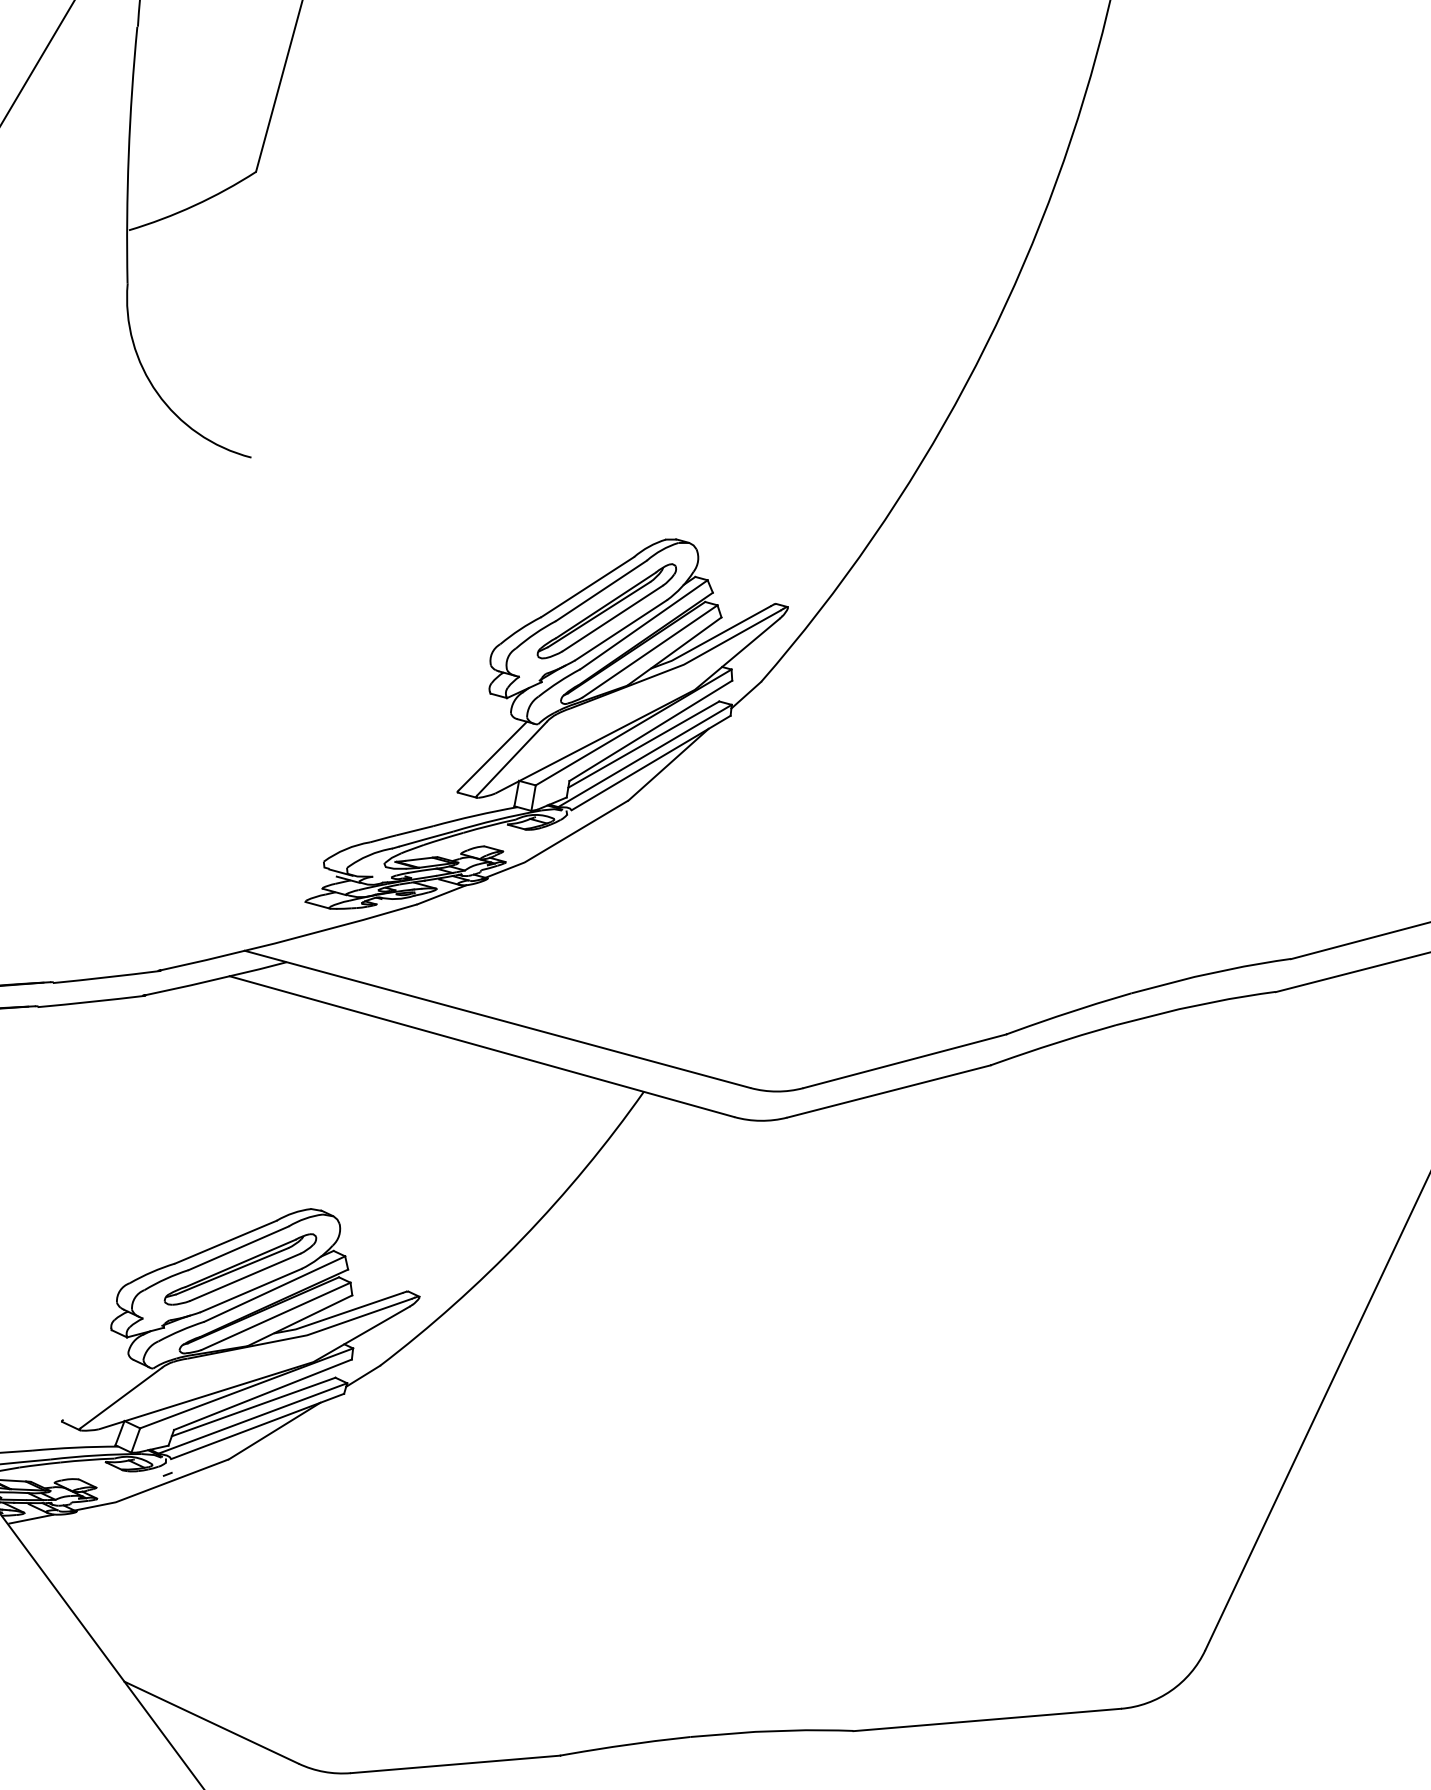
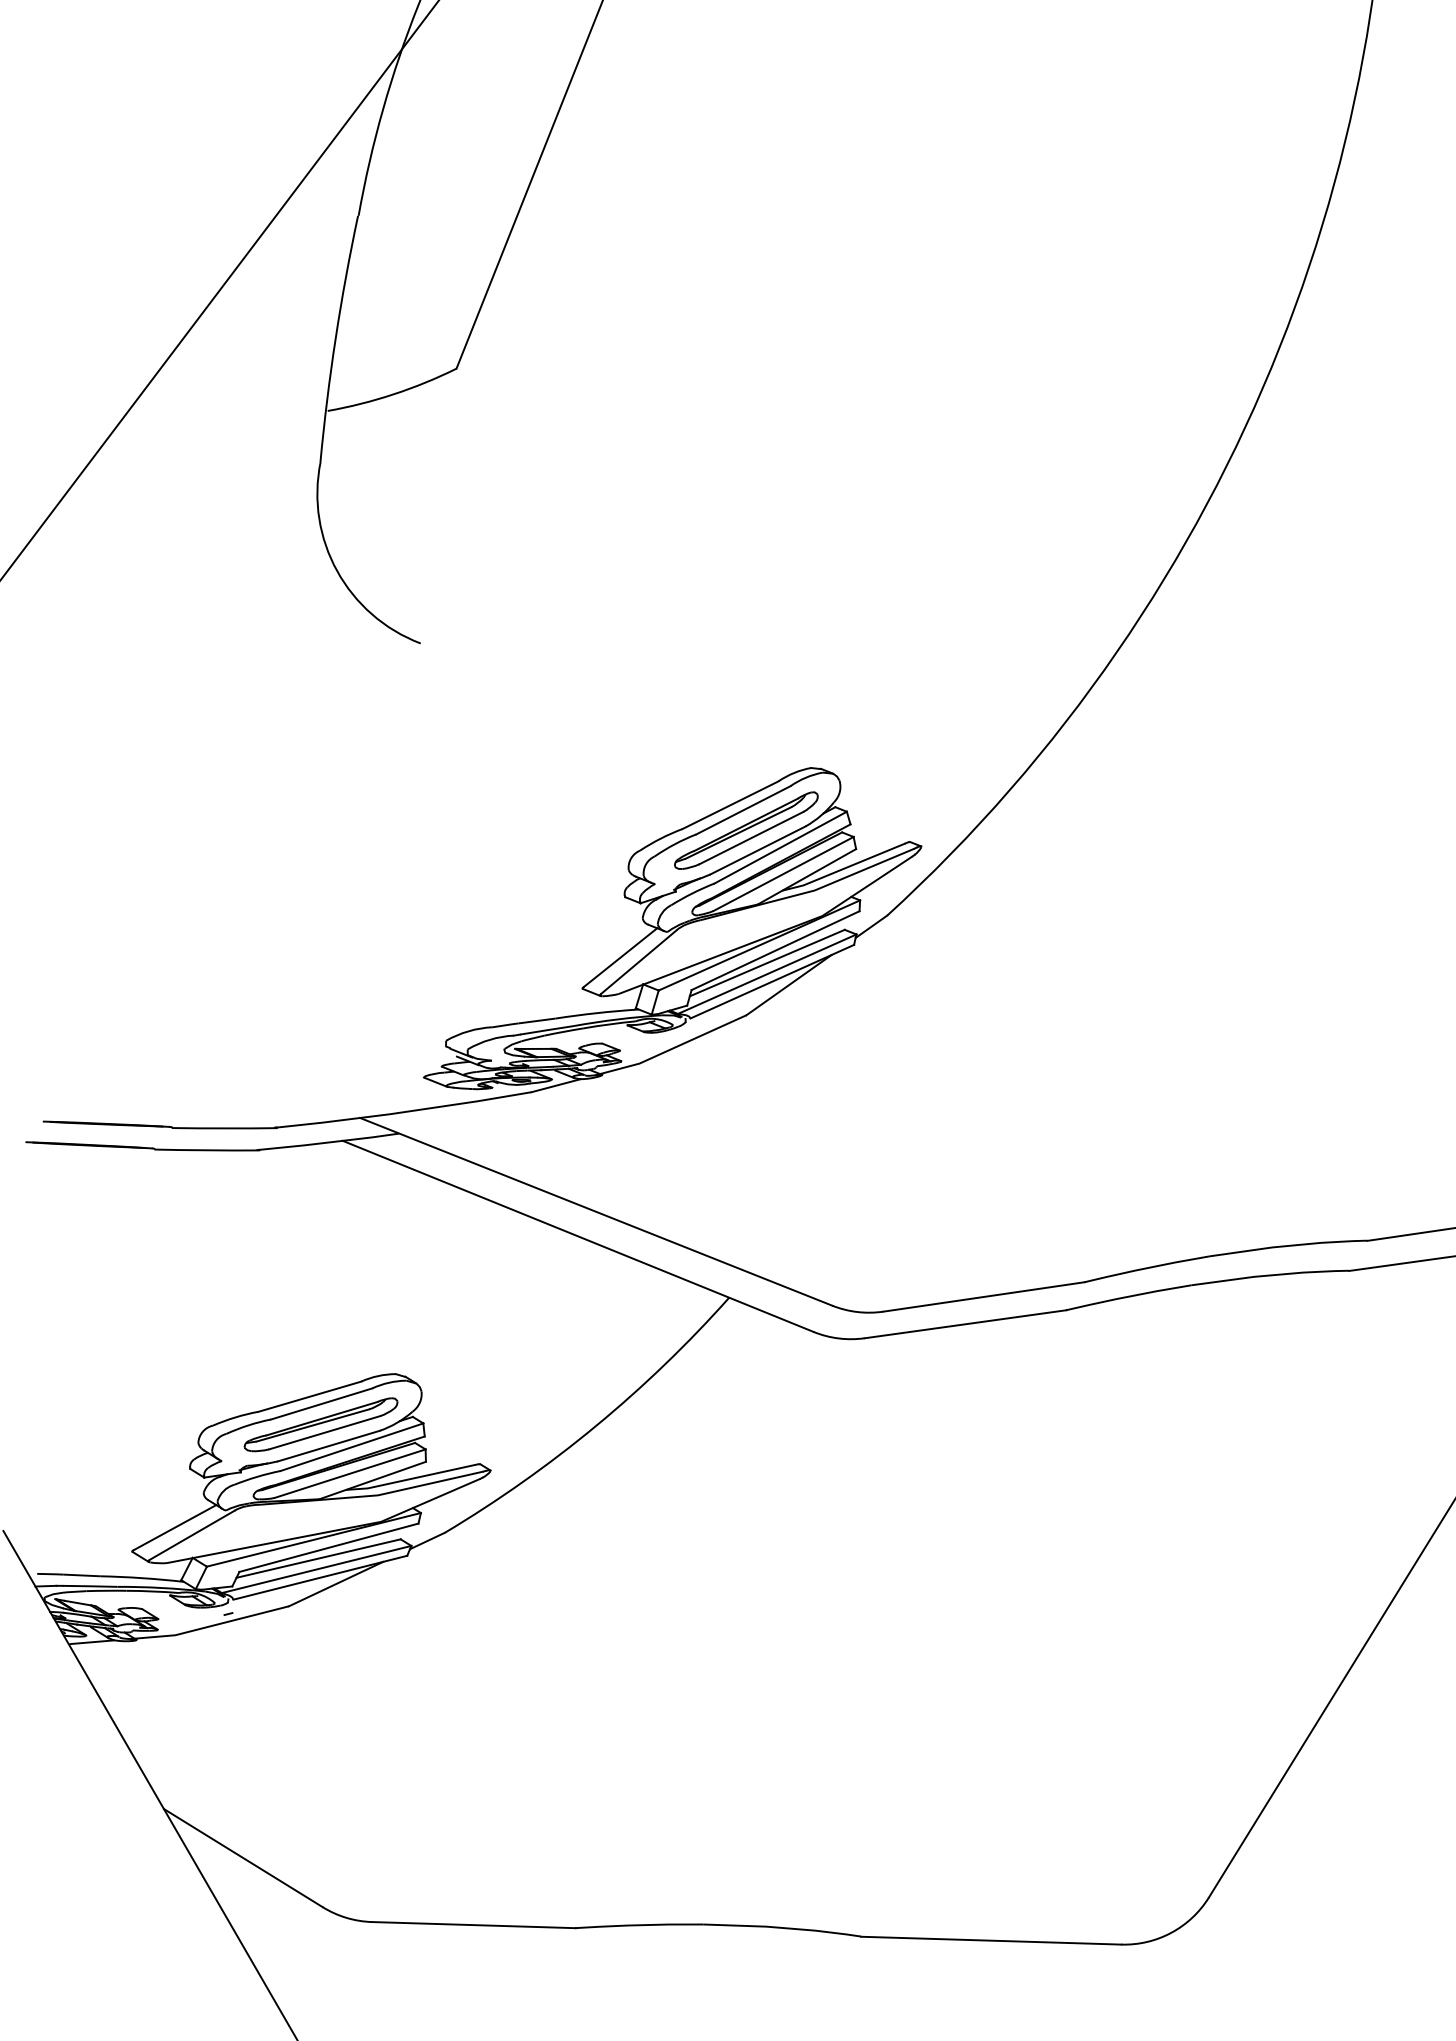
line: (103, 1391) -> (175, 1527), added

